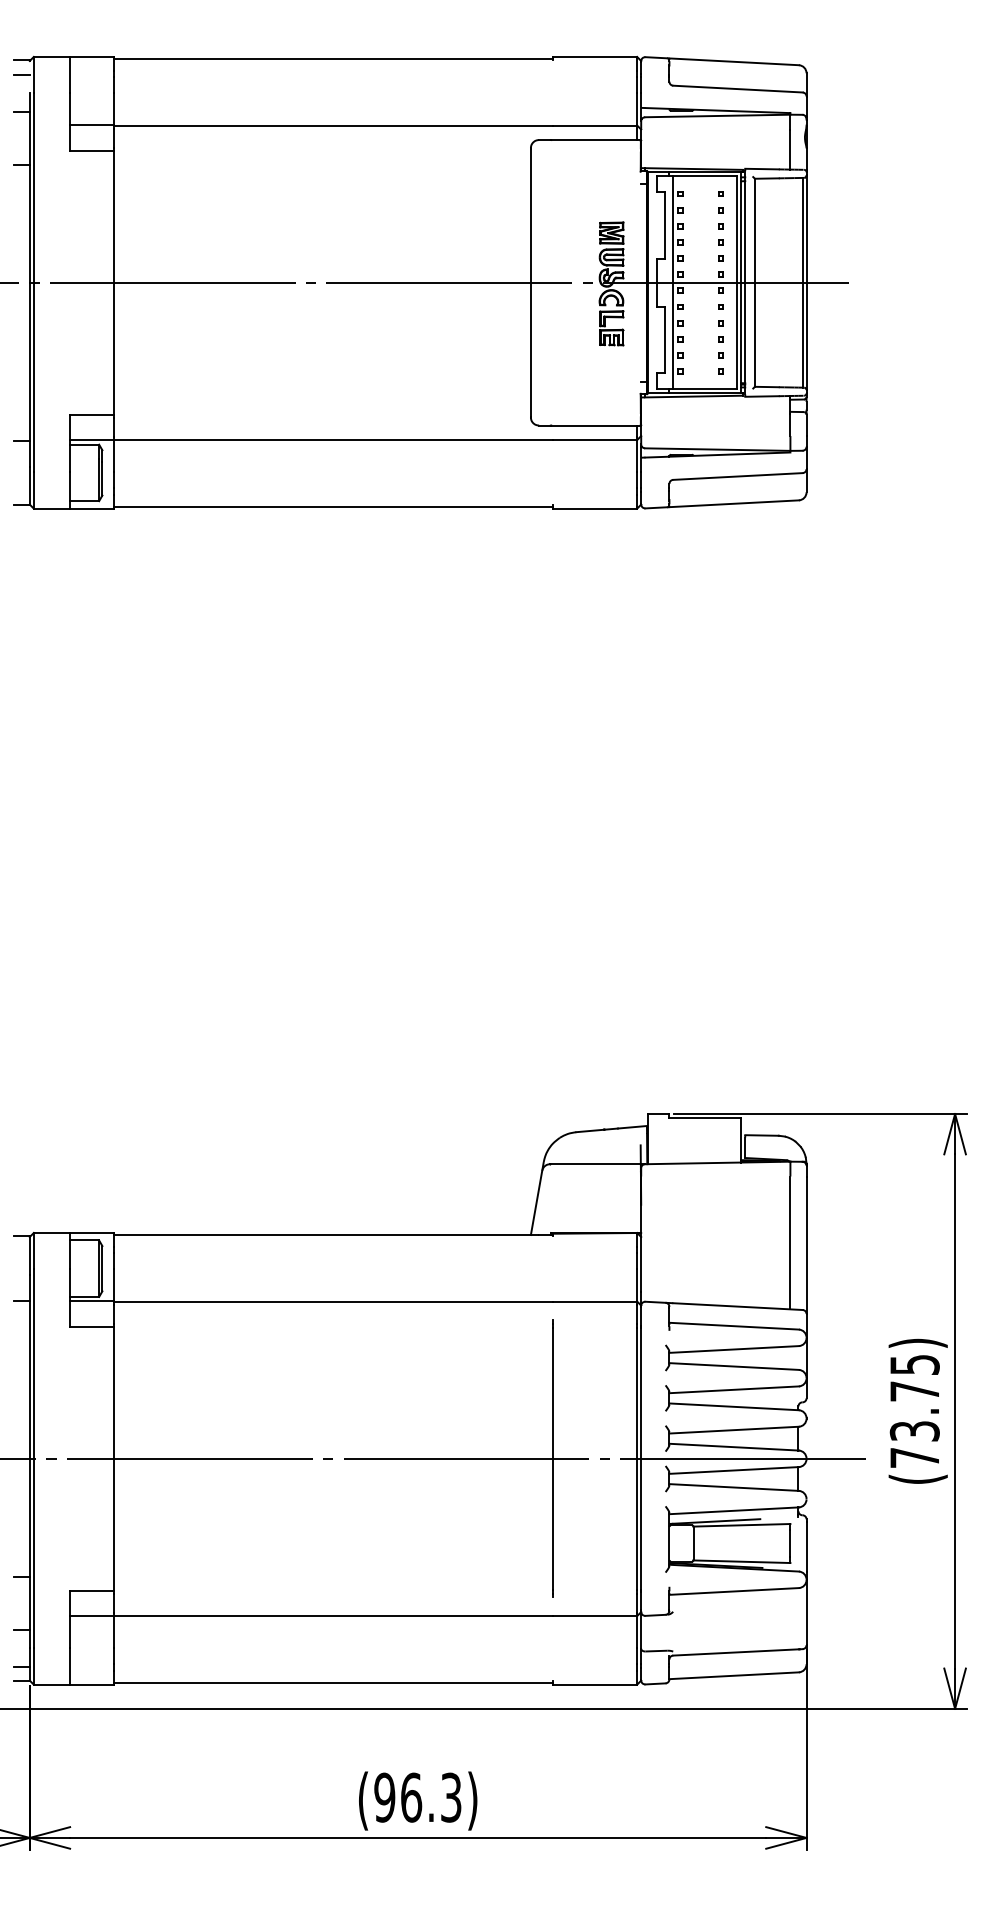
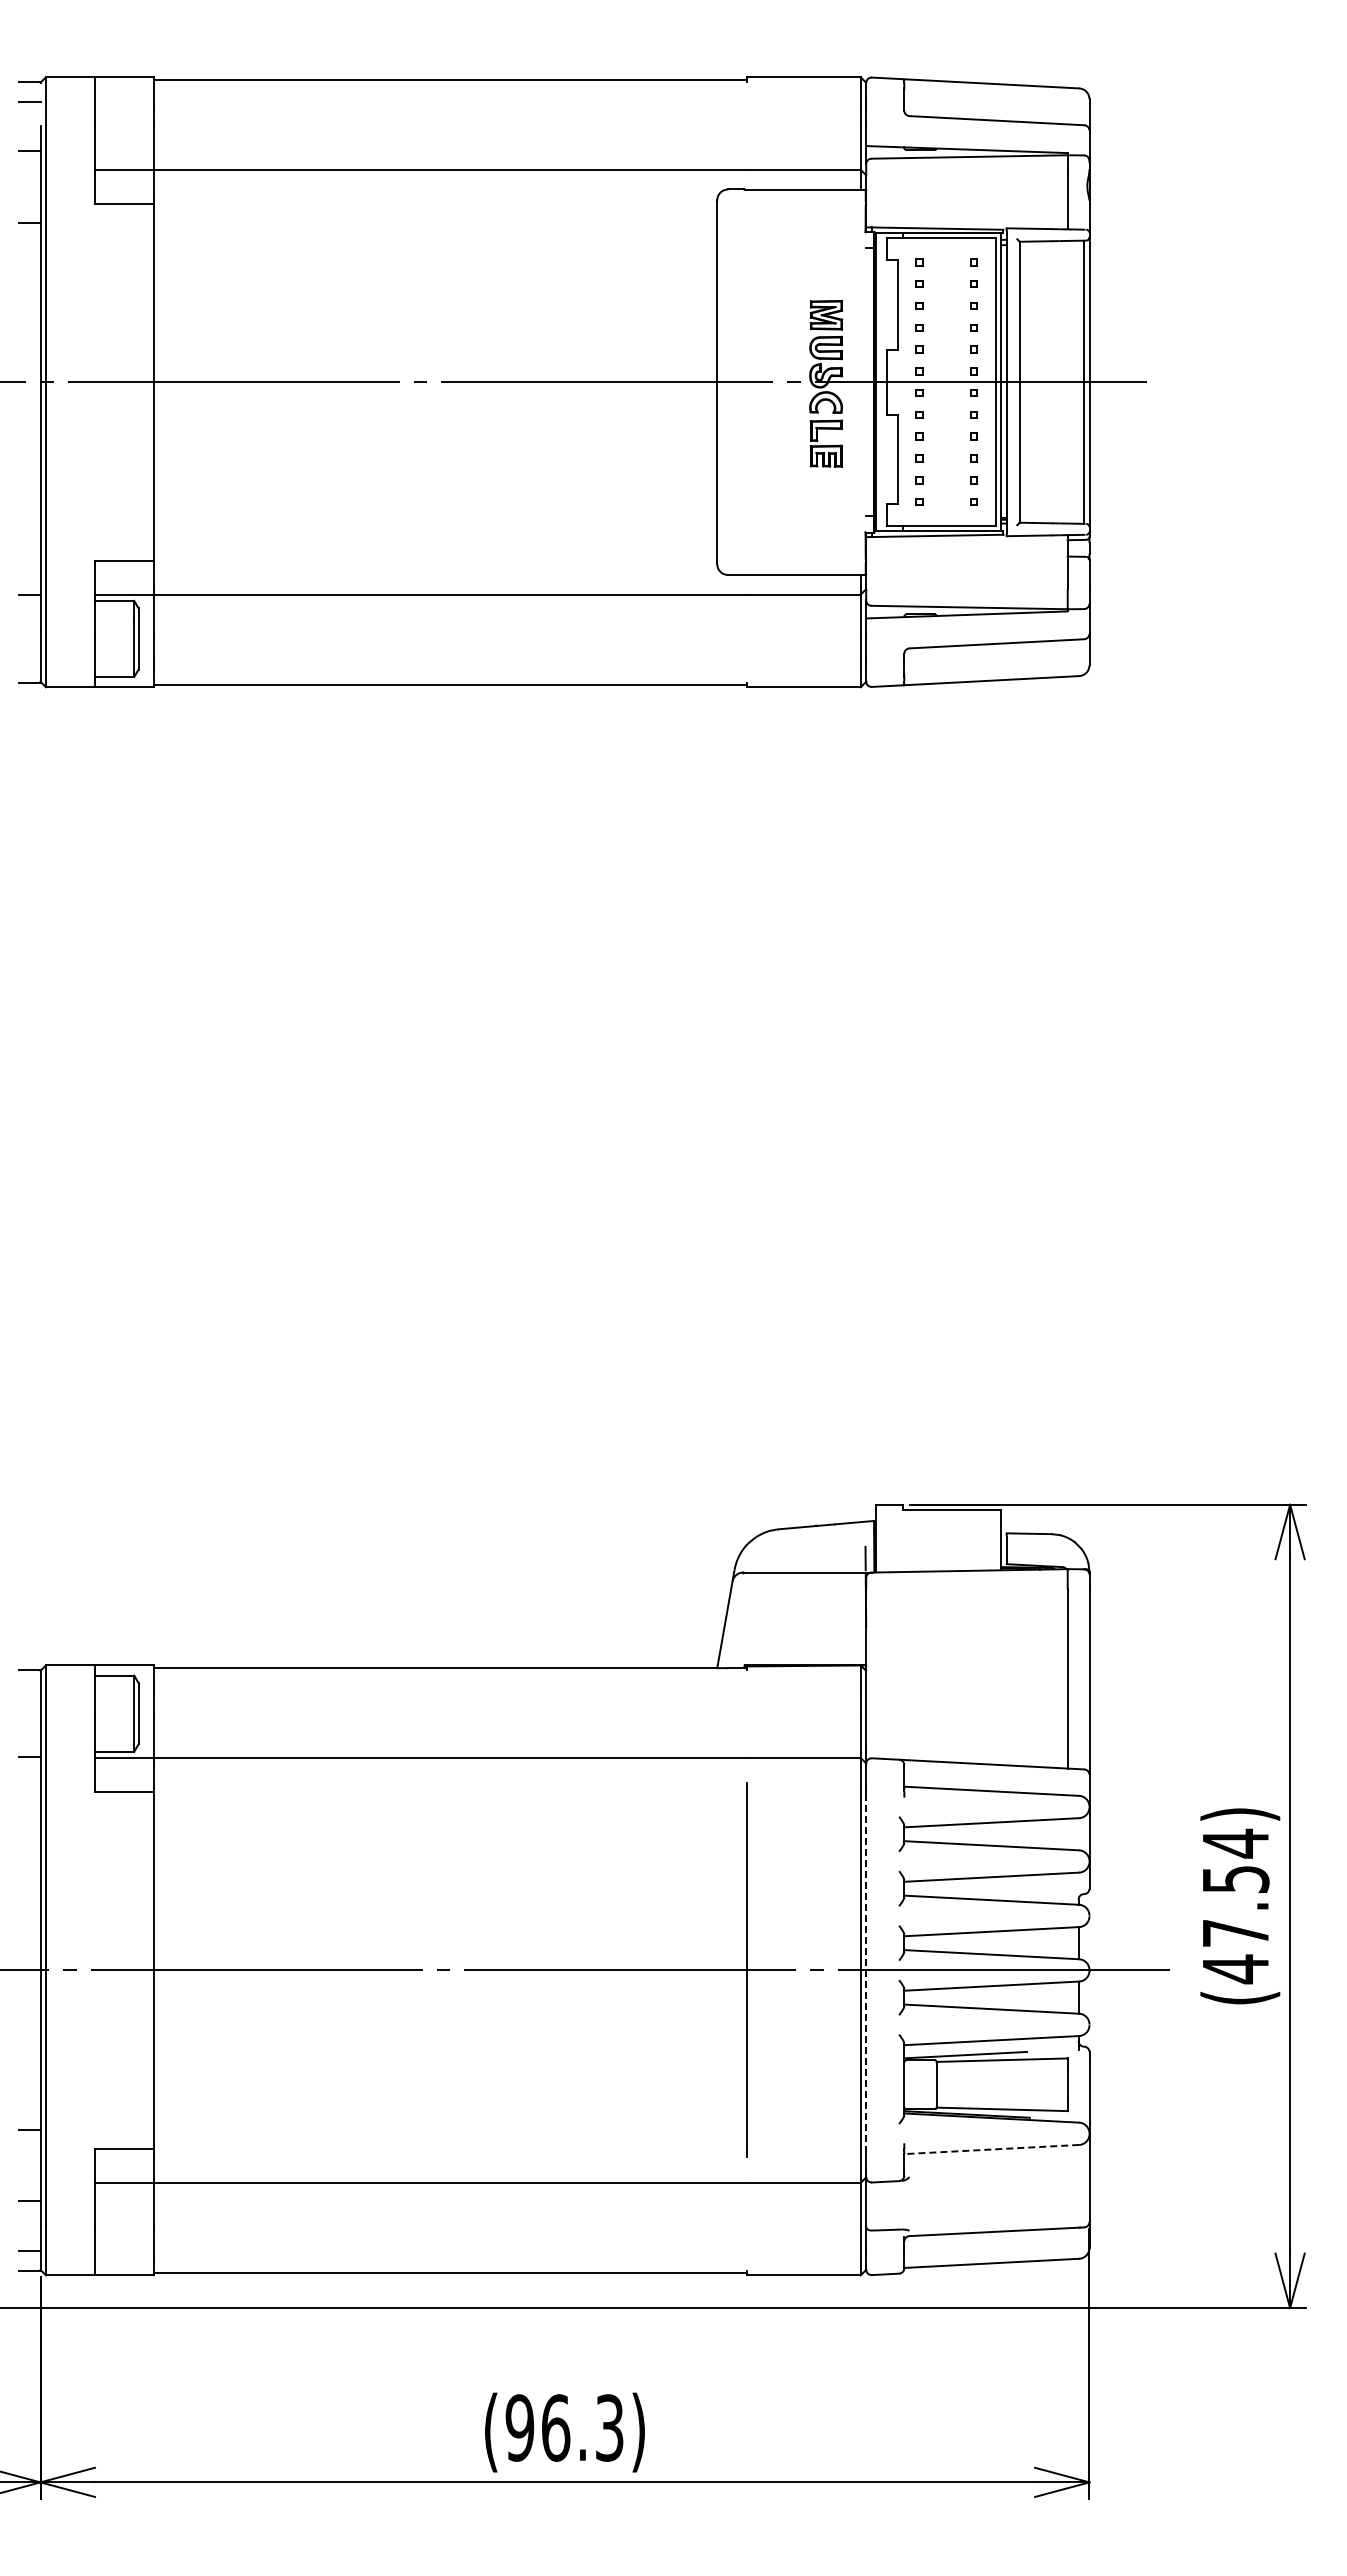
line: (672, 282) -> (908, 382), removed
text: (914, 1411) -> (1235, 1906), (73.75) -> (47.54)
line: (641, 1458) -> (866, 1970), solid -> dashed
line: (733, 1591) -> (991, 2149), solid -> dashed

